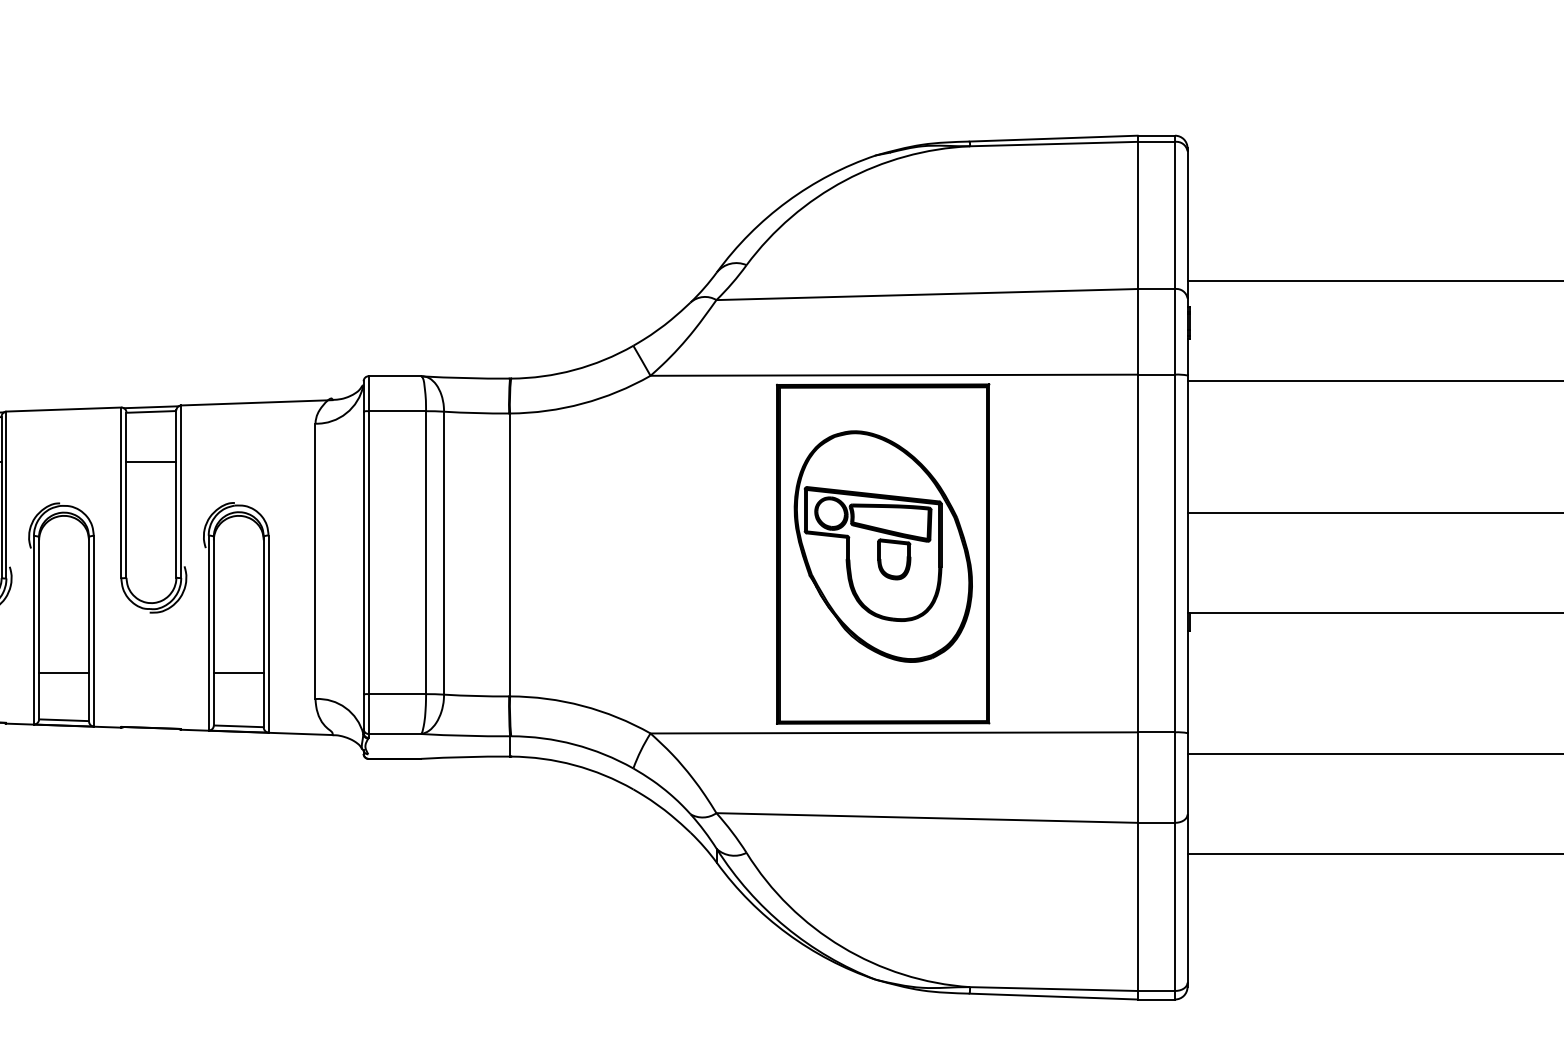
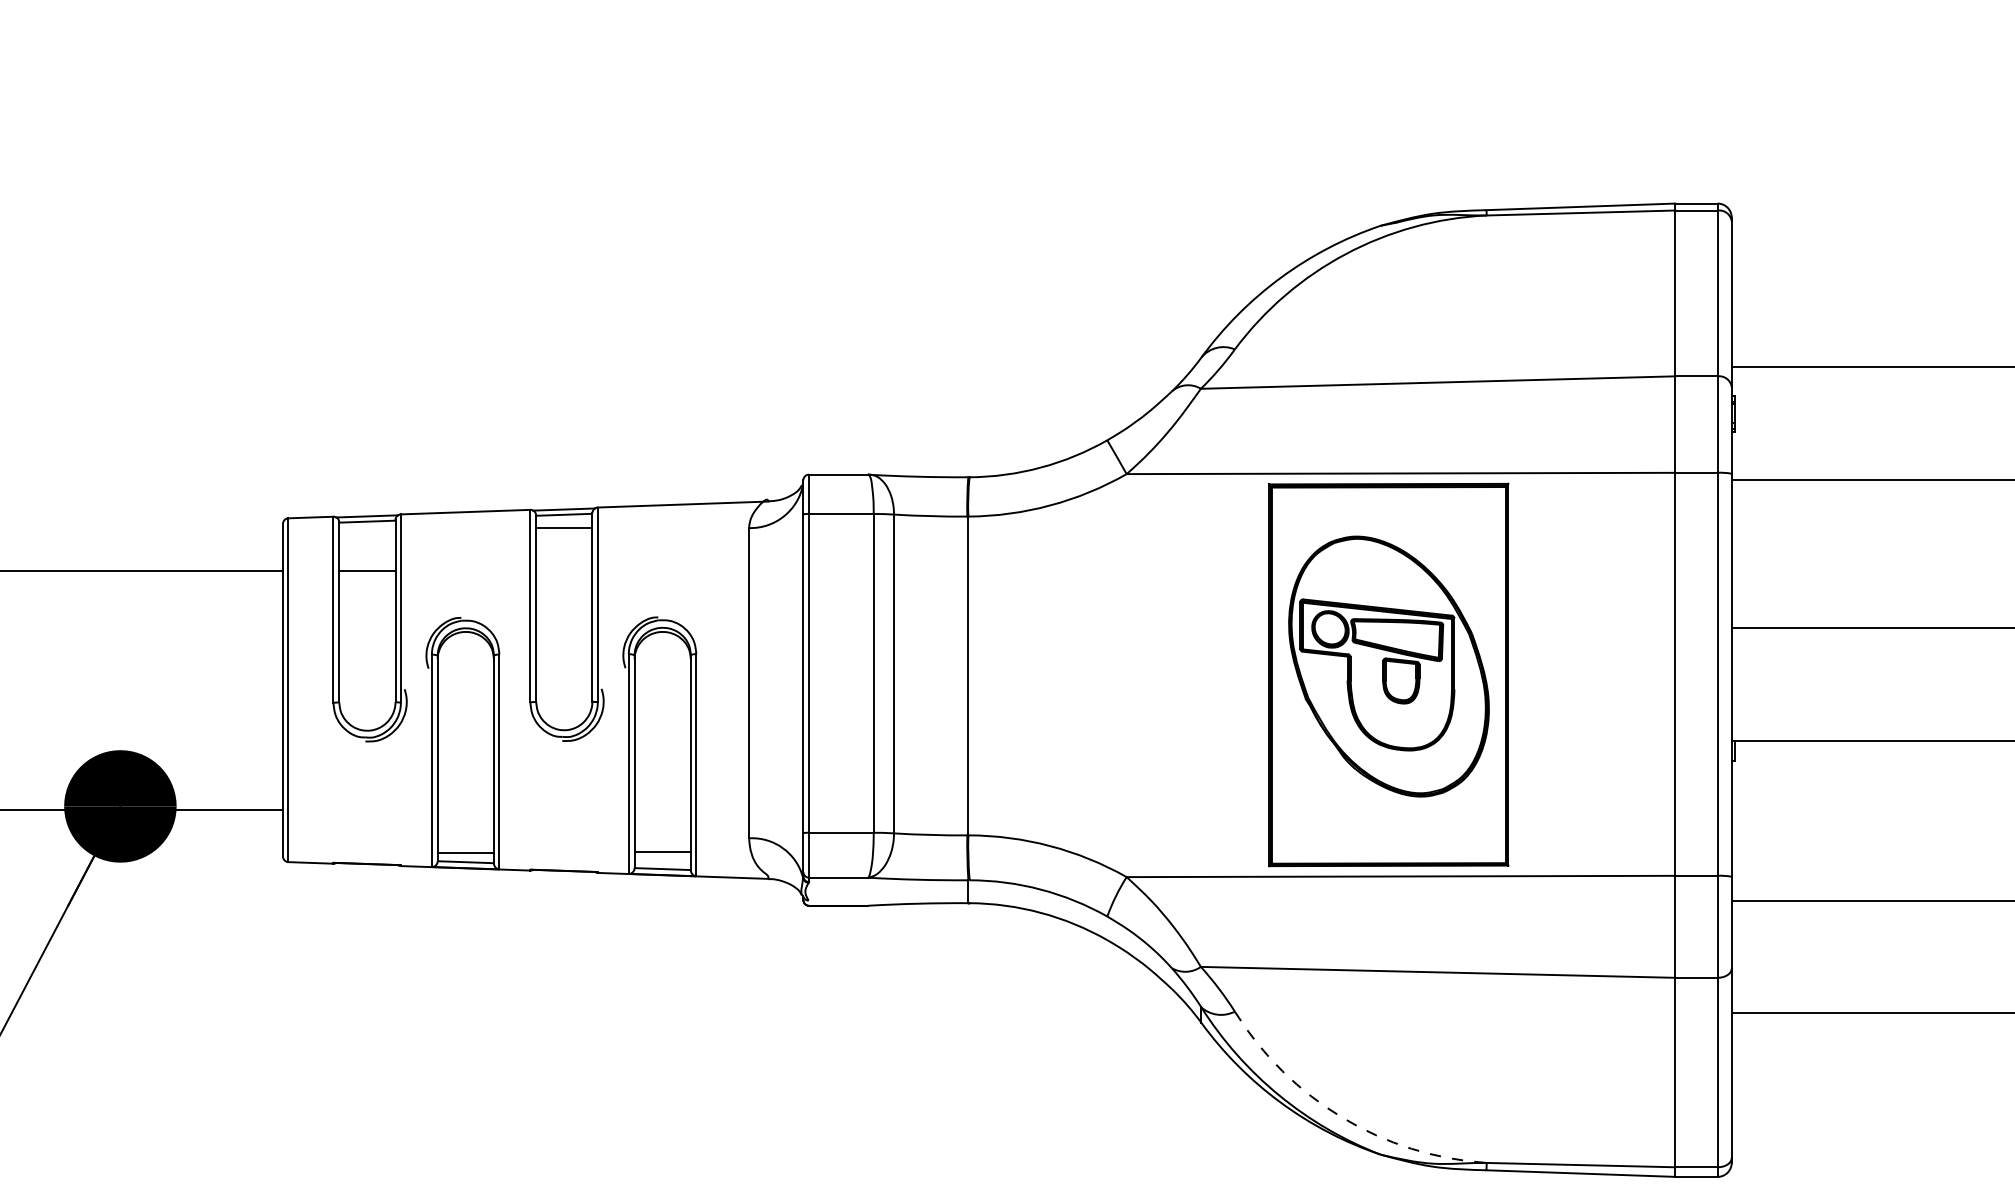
line: (151, 461) -> (564, 527), moved
line: (63, 673) -> (465, 852), moved
line: (238, 673) -> (662, 851), moved
arc: (842, 946) -> (1342, 1117), solid -> dashed

